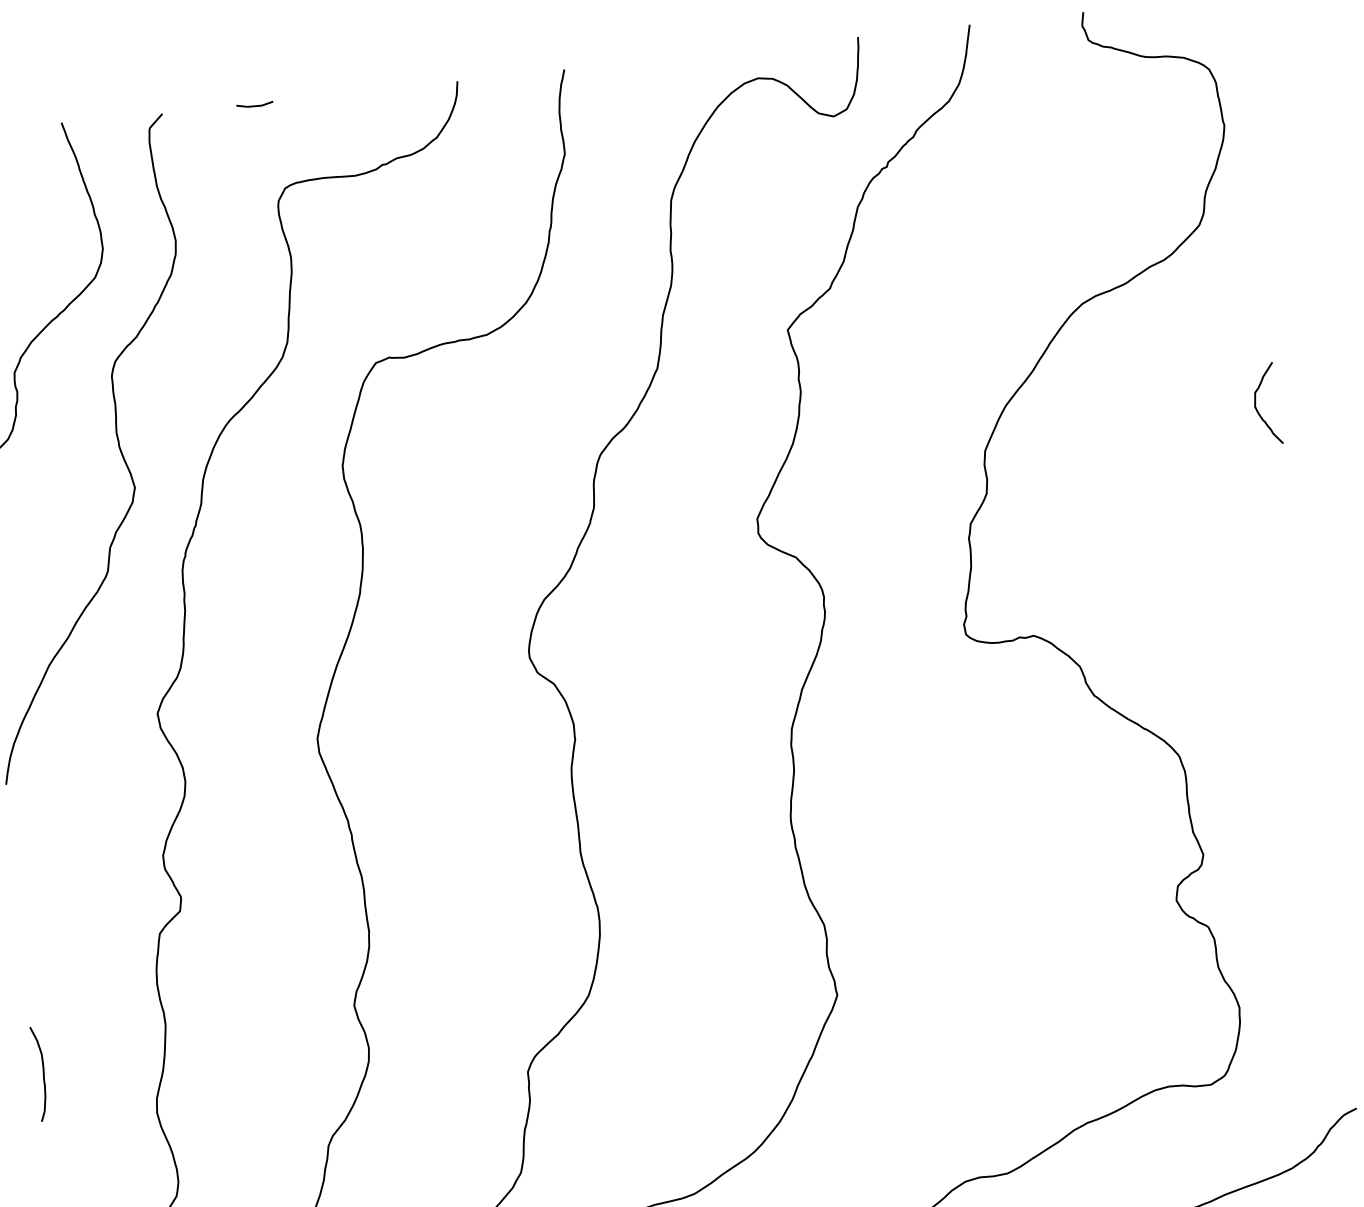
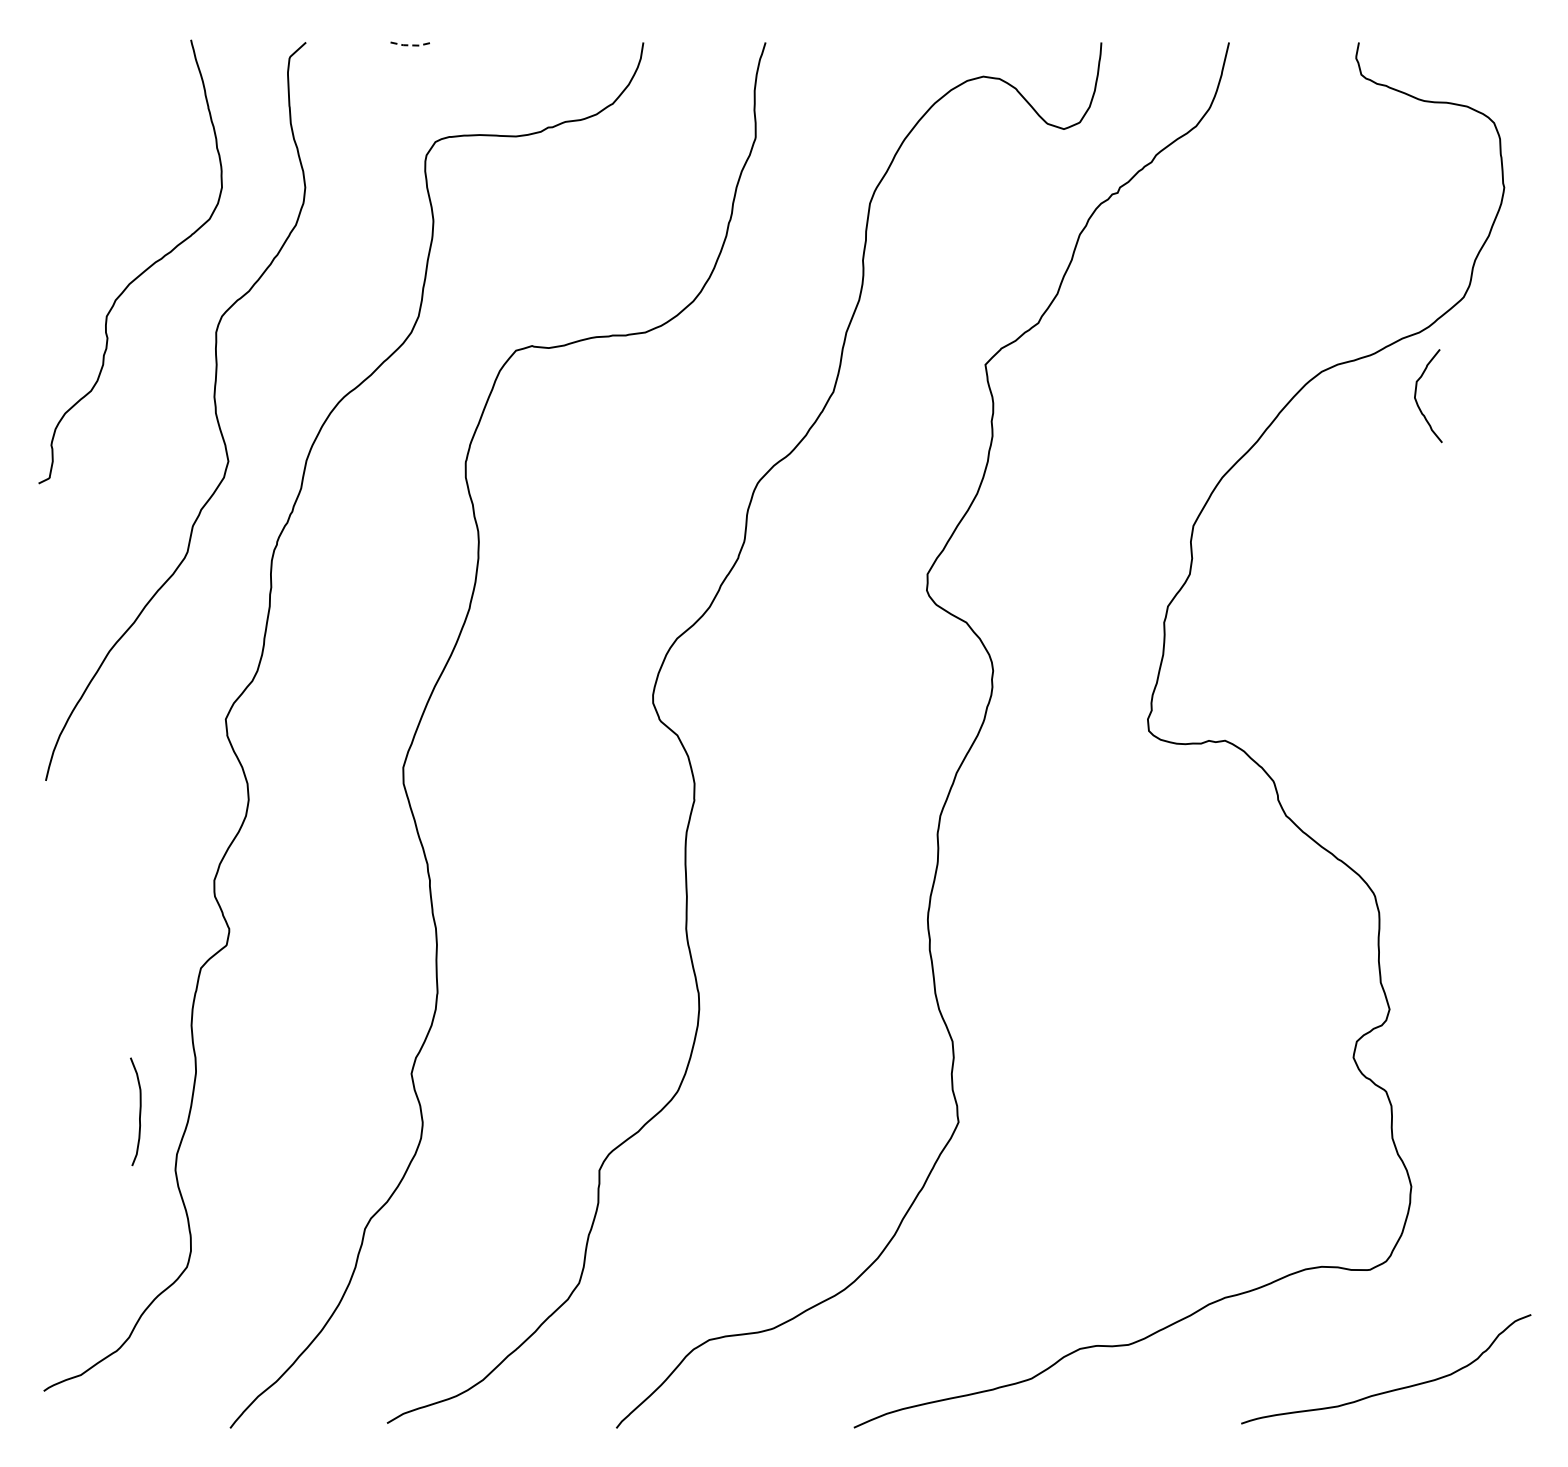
line: (254, 106) -> (411, 45), solid -> dashed
curve: (1256, 404) -> (1416, 395), moved
curve: (42, 1073) -> (139, 1111), moved

